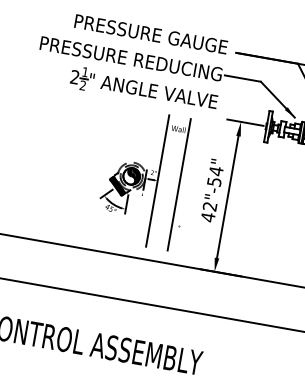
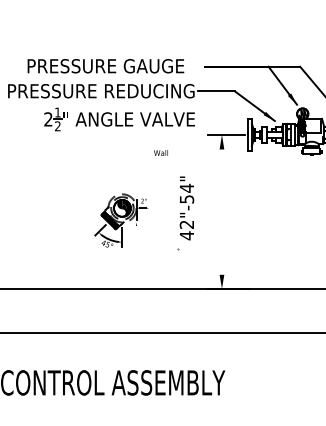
text: (150, 34) -> (105, 66), moved
line: (158, 180) -> (149, 207), removed
line: (179, 183) -> (171, 207), removed
text: (212, 190) -> (186, 208), moved
line: (227, 196) -> (221, 211), removed

